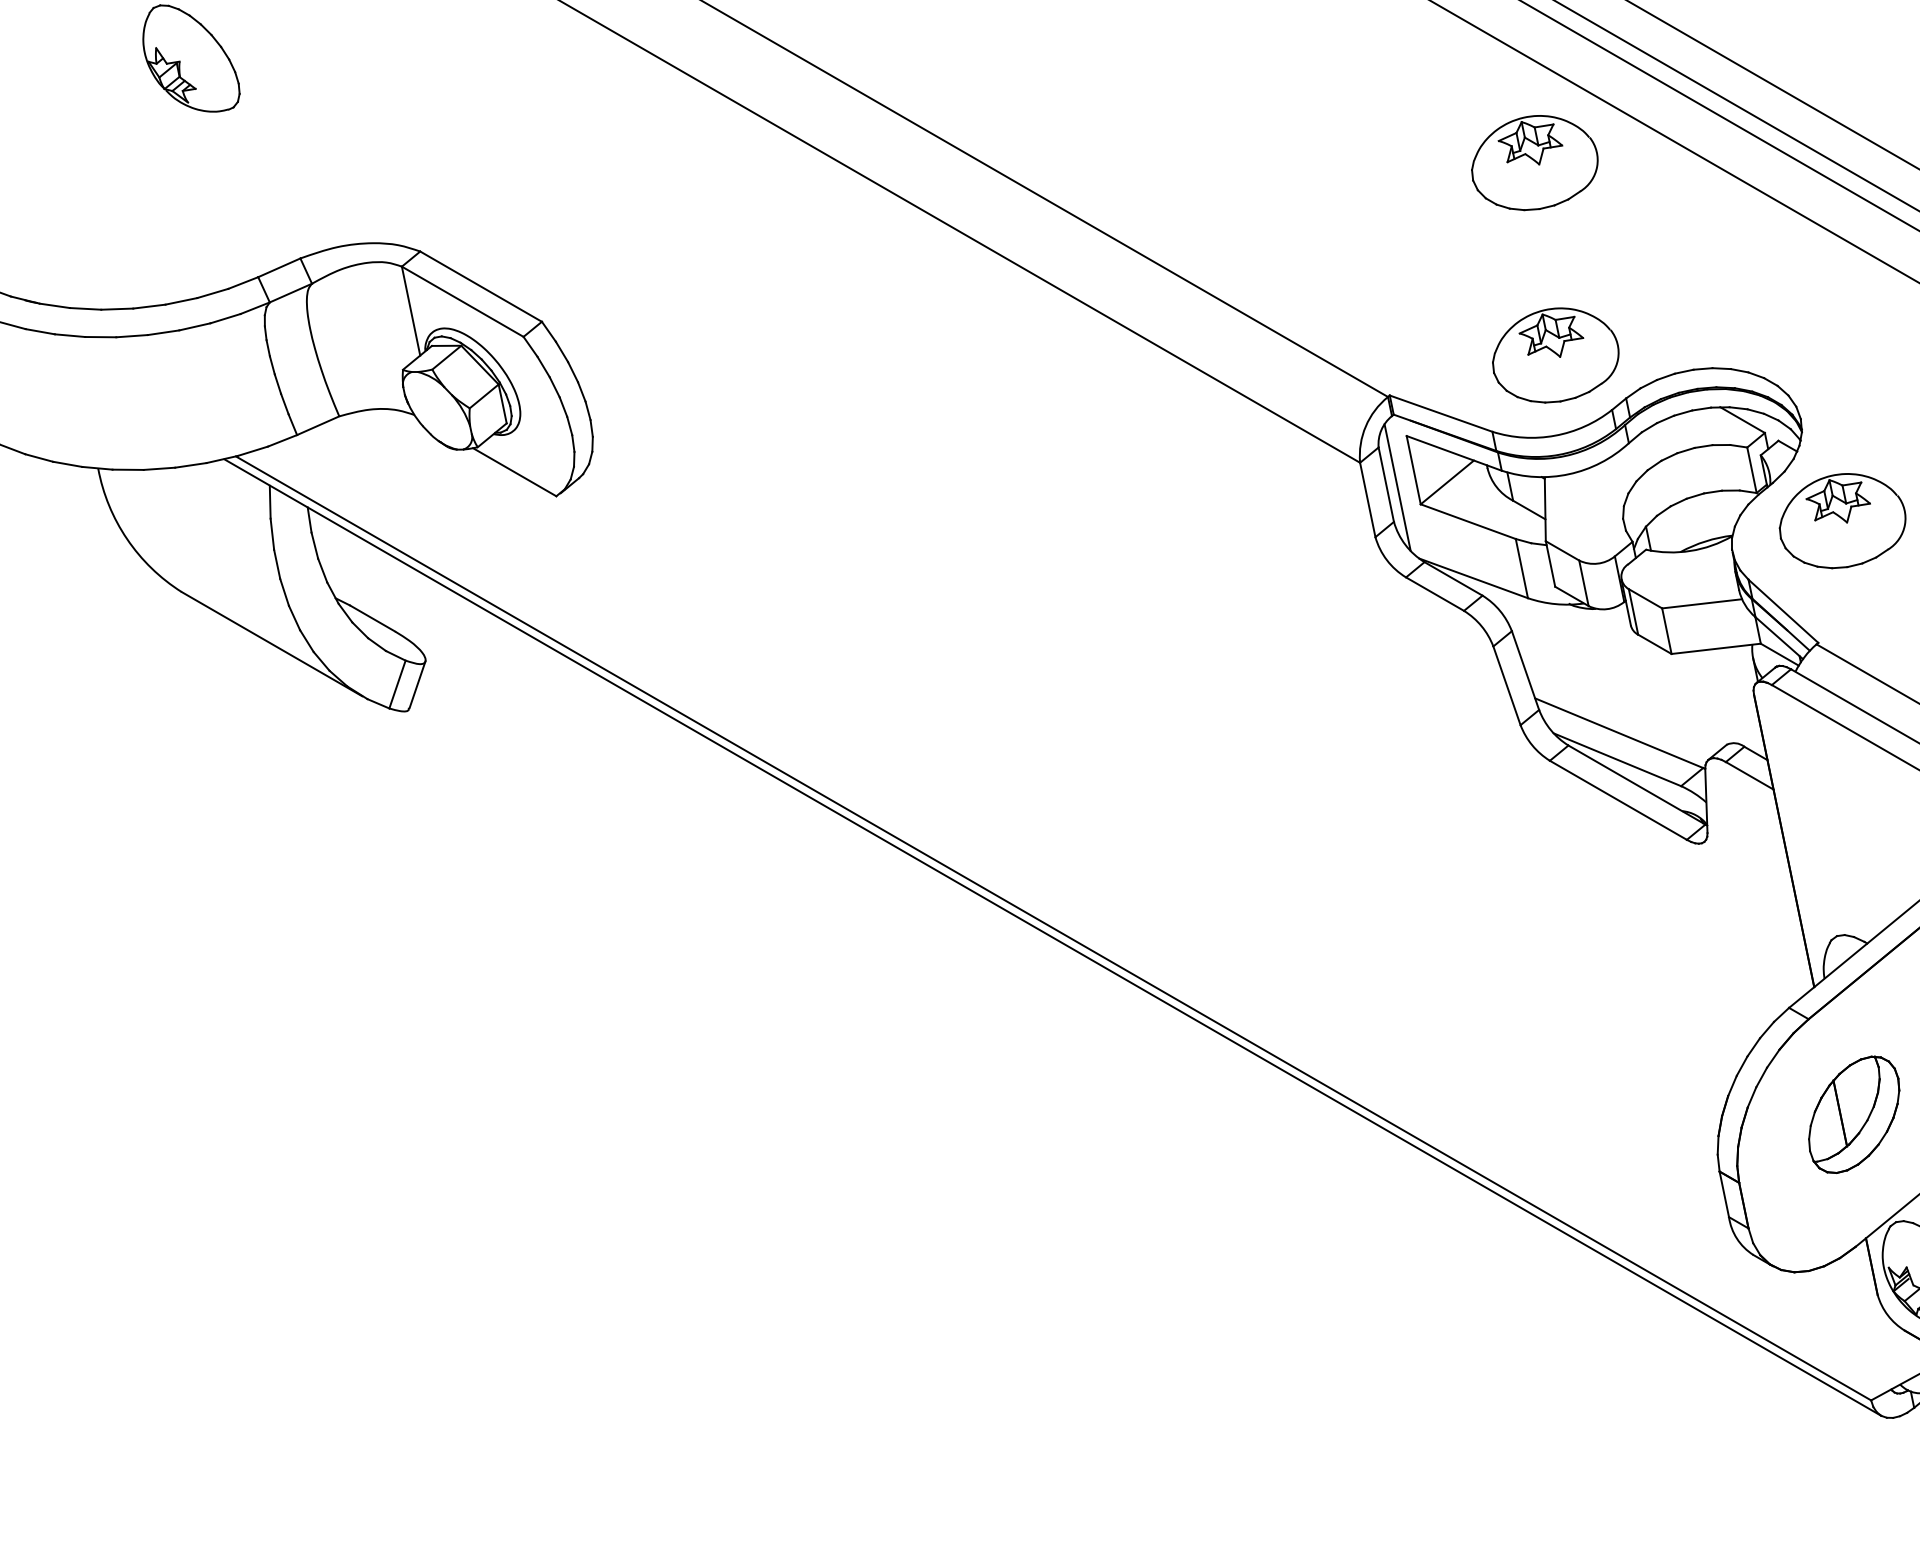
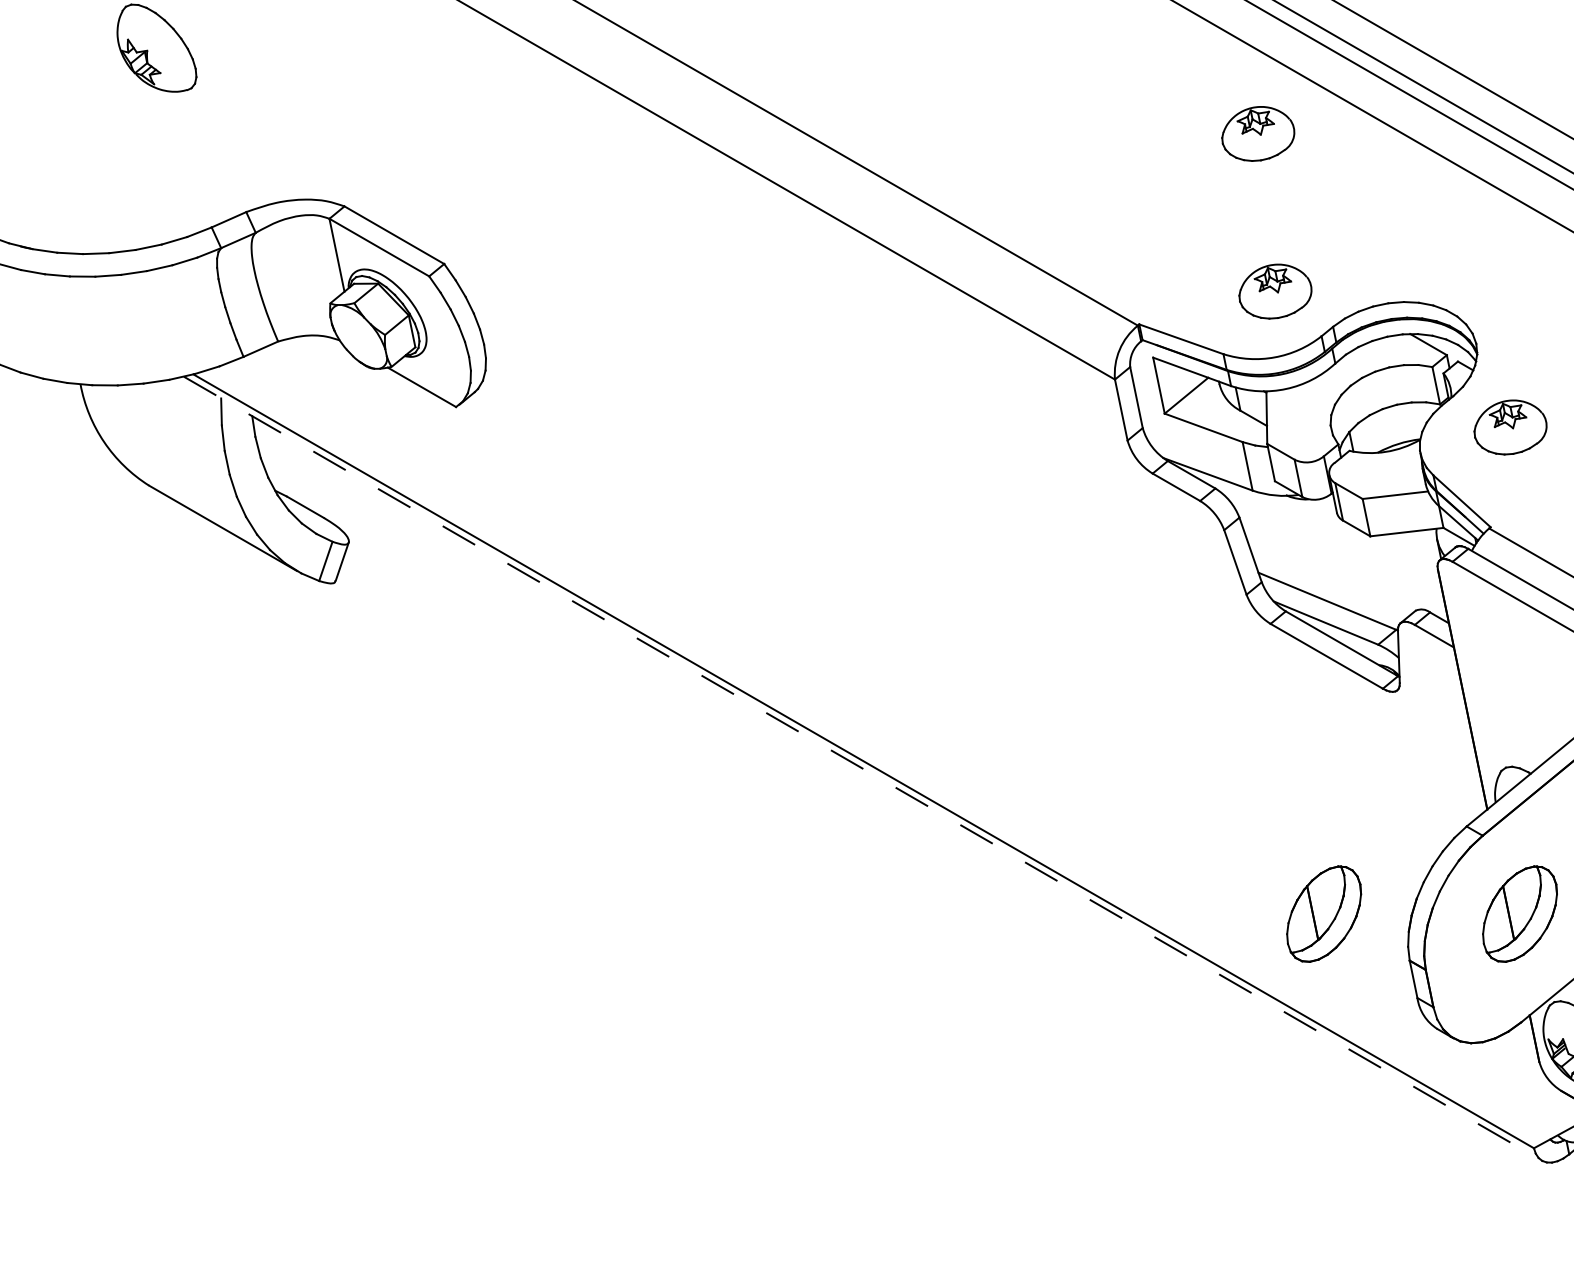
part: (1534, 163) -> (1257, 134), size x0.7
part: (1555, 355) -> (1275, 291), size x0.7
line: (1397, 487) -> (1145, 399), removed
part: (1842, 521) -> (1510, 427), size x0.7
line: (1053, 937) -> (863, 768), solid -> dashed
part: (1615, 1114) -> (1324, 913), added

